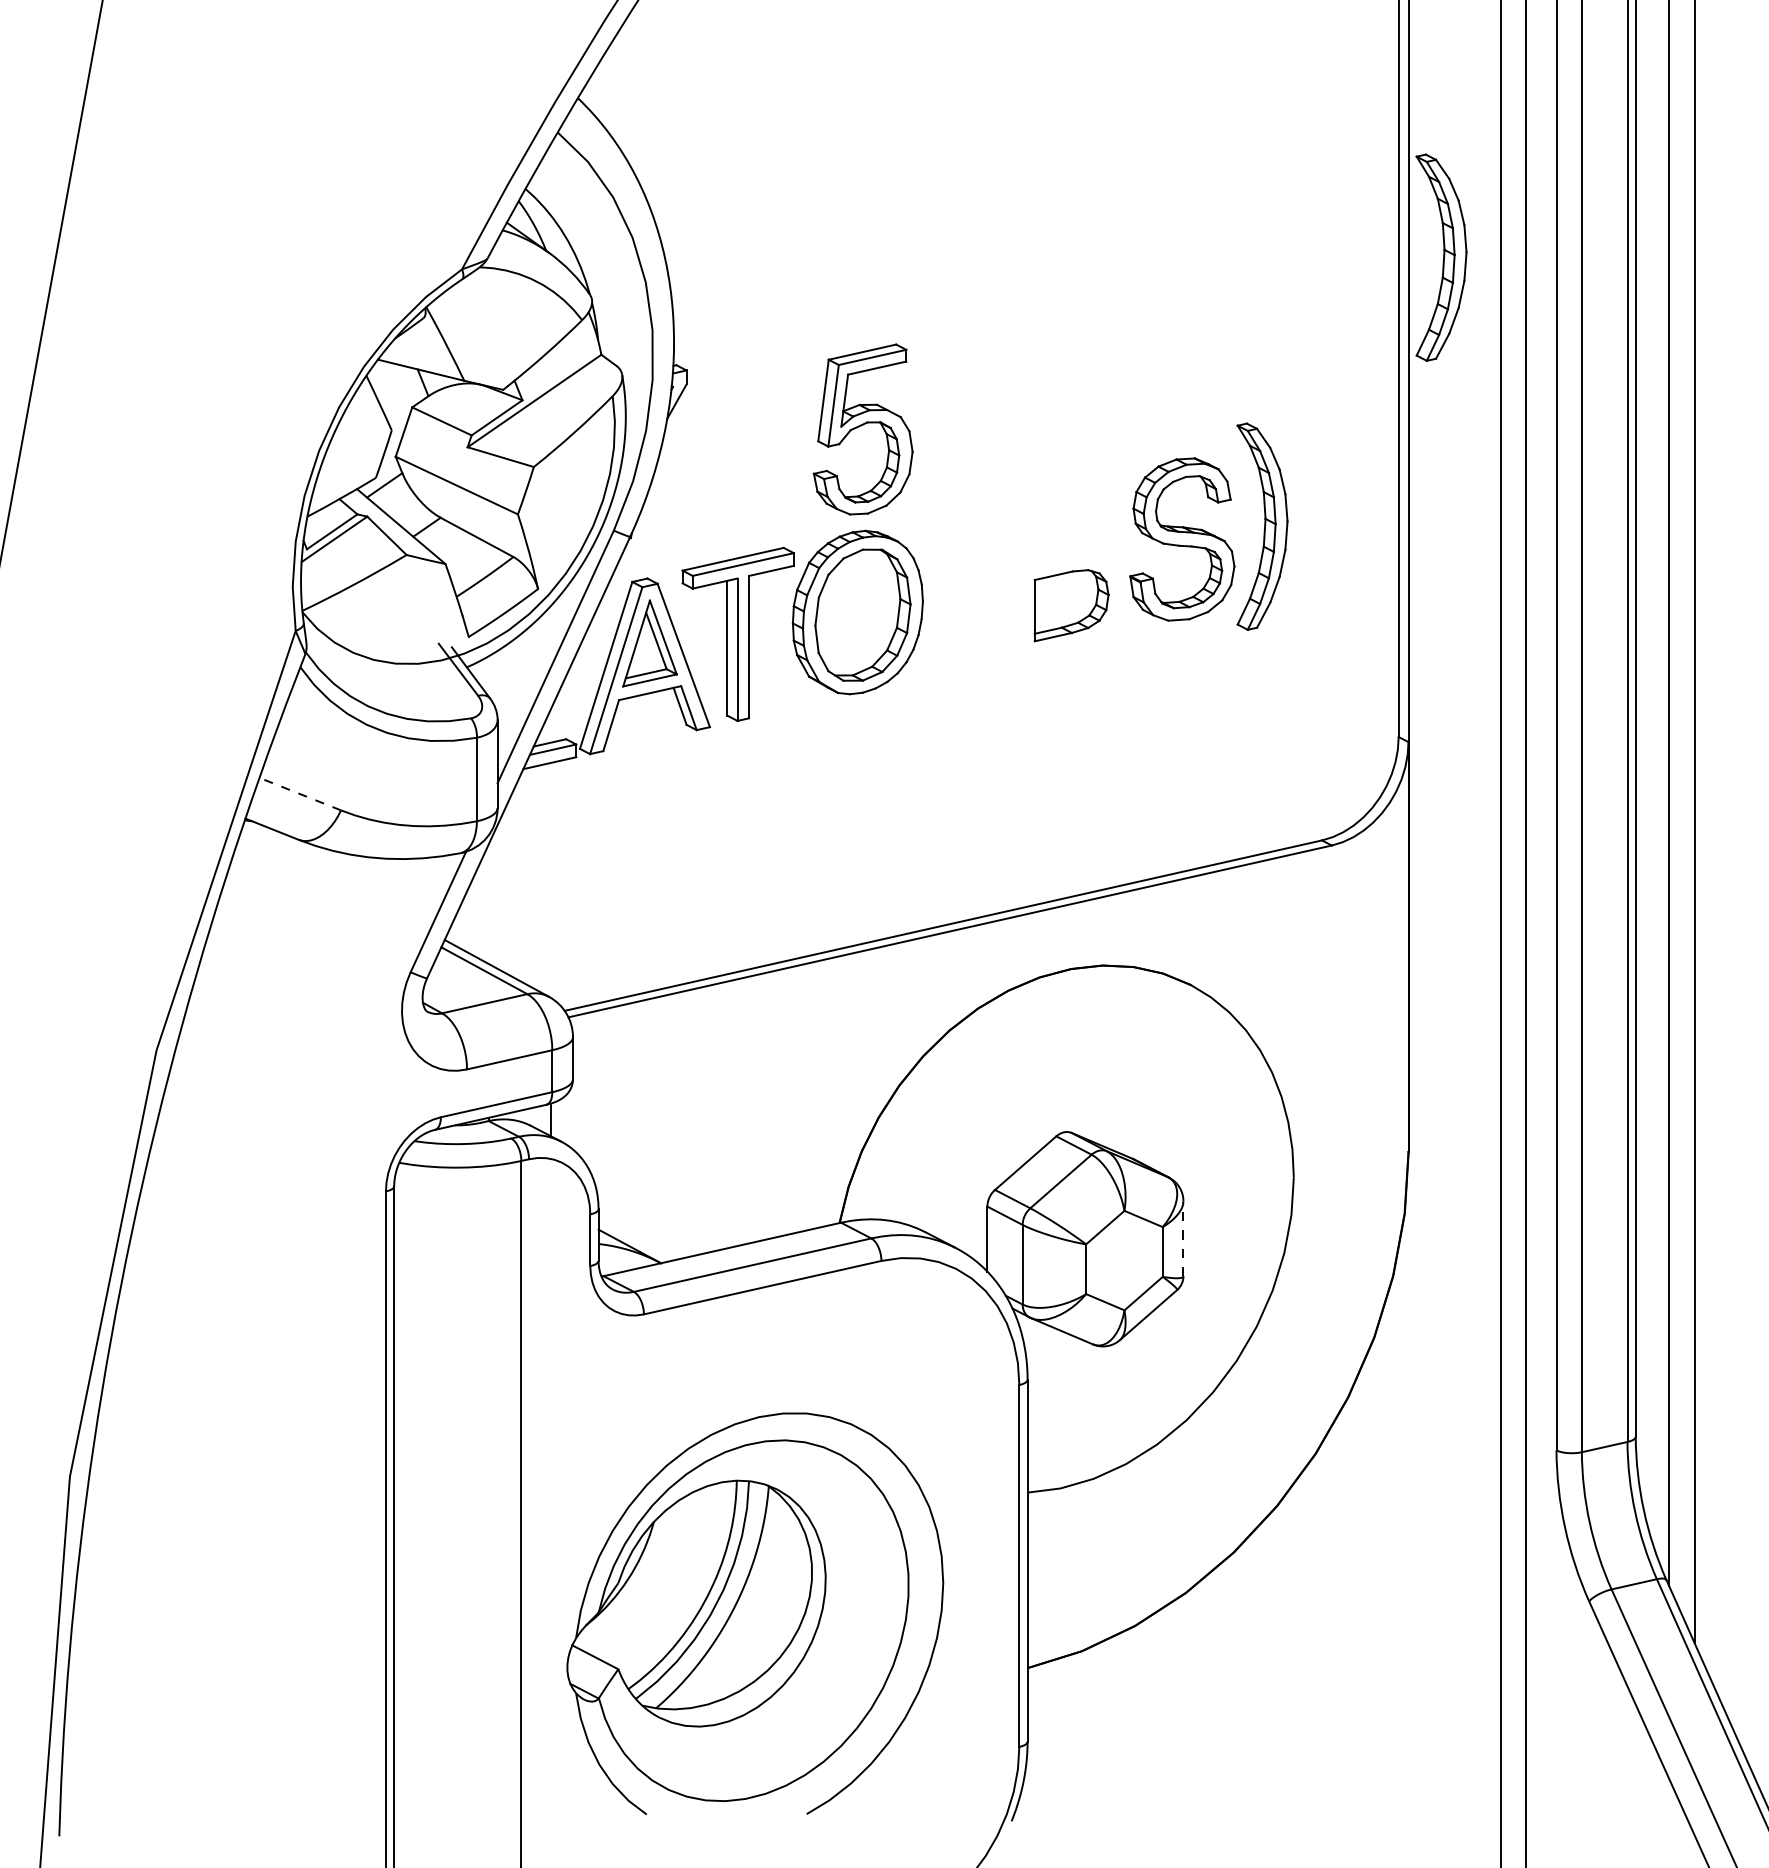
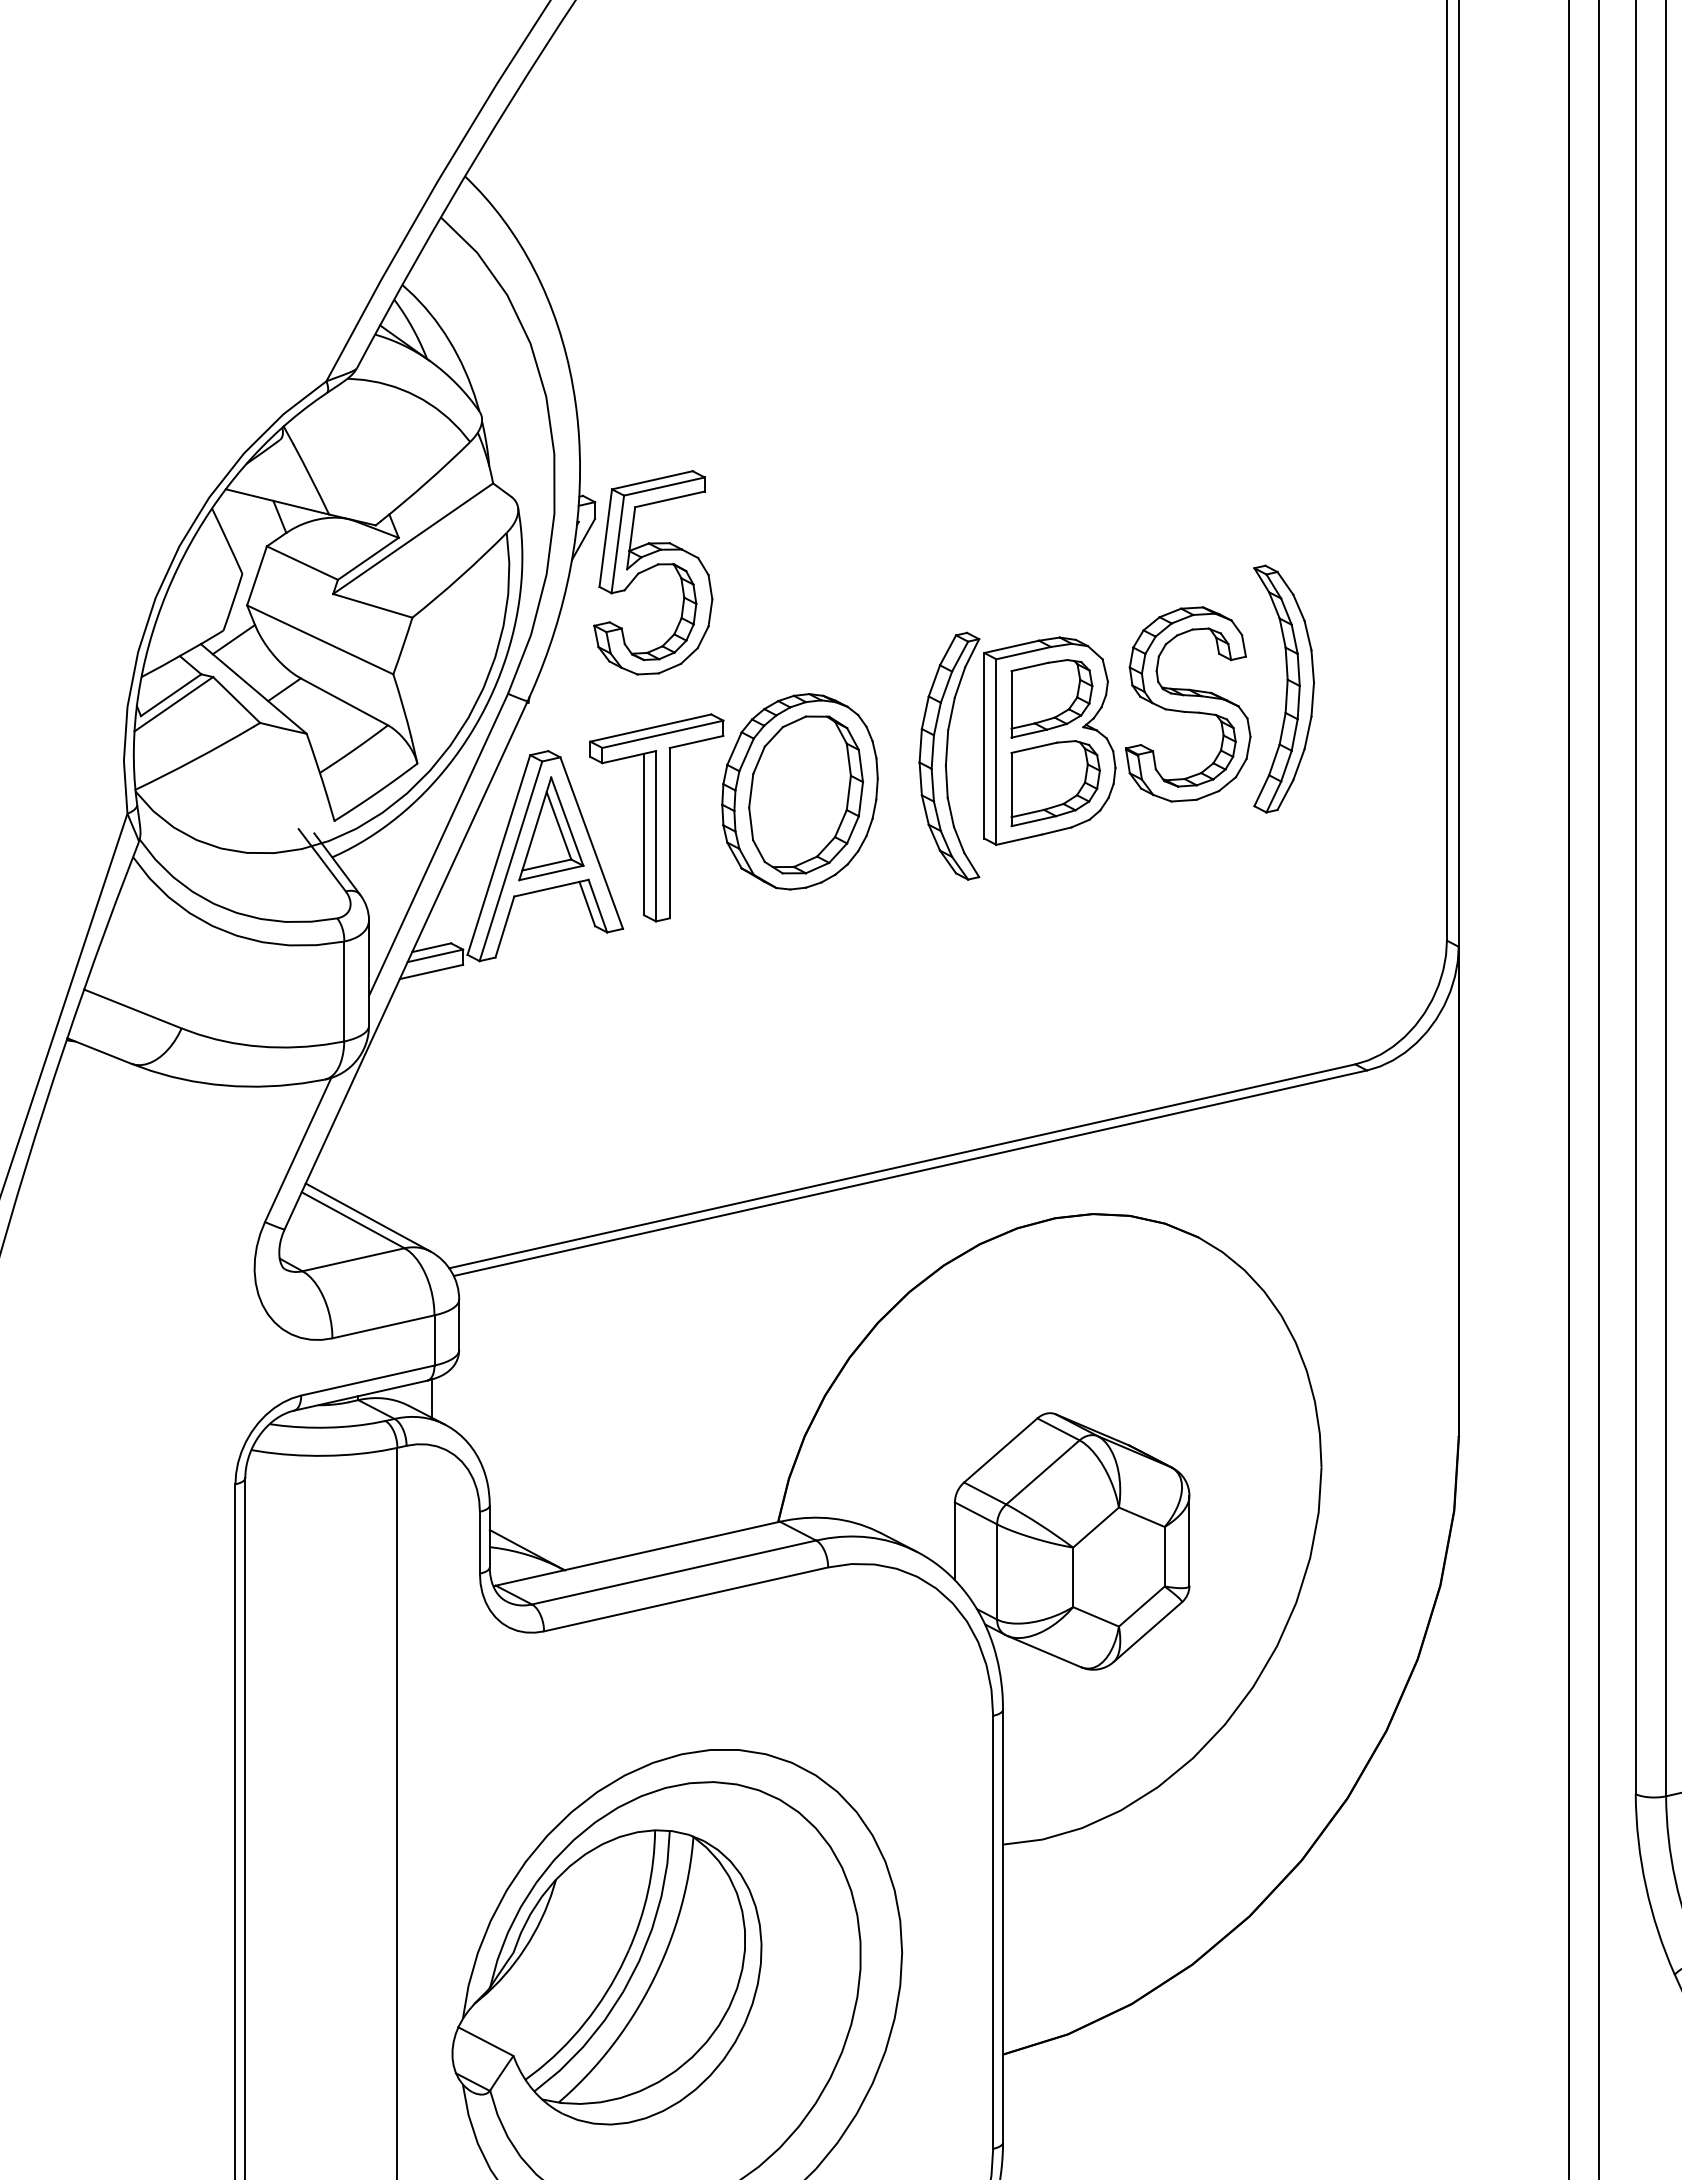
part: (1441, 257) -> (1498, 367), removed
part: (862, 429) -> (652, 572), moved
part: (1039, 582) -> (1017, 755), added
line: (300, 794) -> (133, 1009), dashed -> solid
line: (1183, 1238) -> (1189, 1540), dashed -> solid

